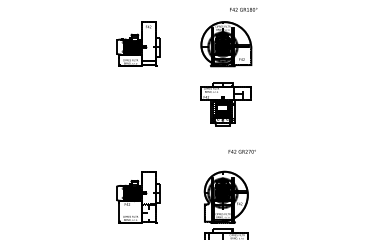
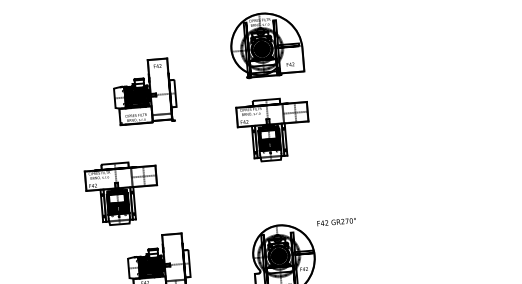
part: (138, 43) -> (145, 90), moved
part: (115, 140) -> (121, 193), added
text: (241, 151) -> (335, 221), moved

